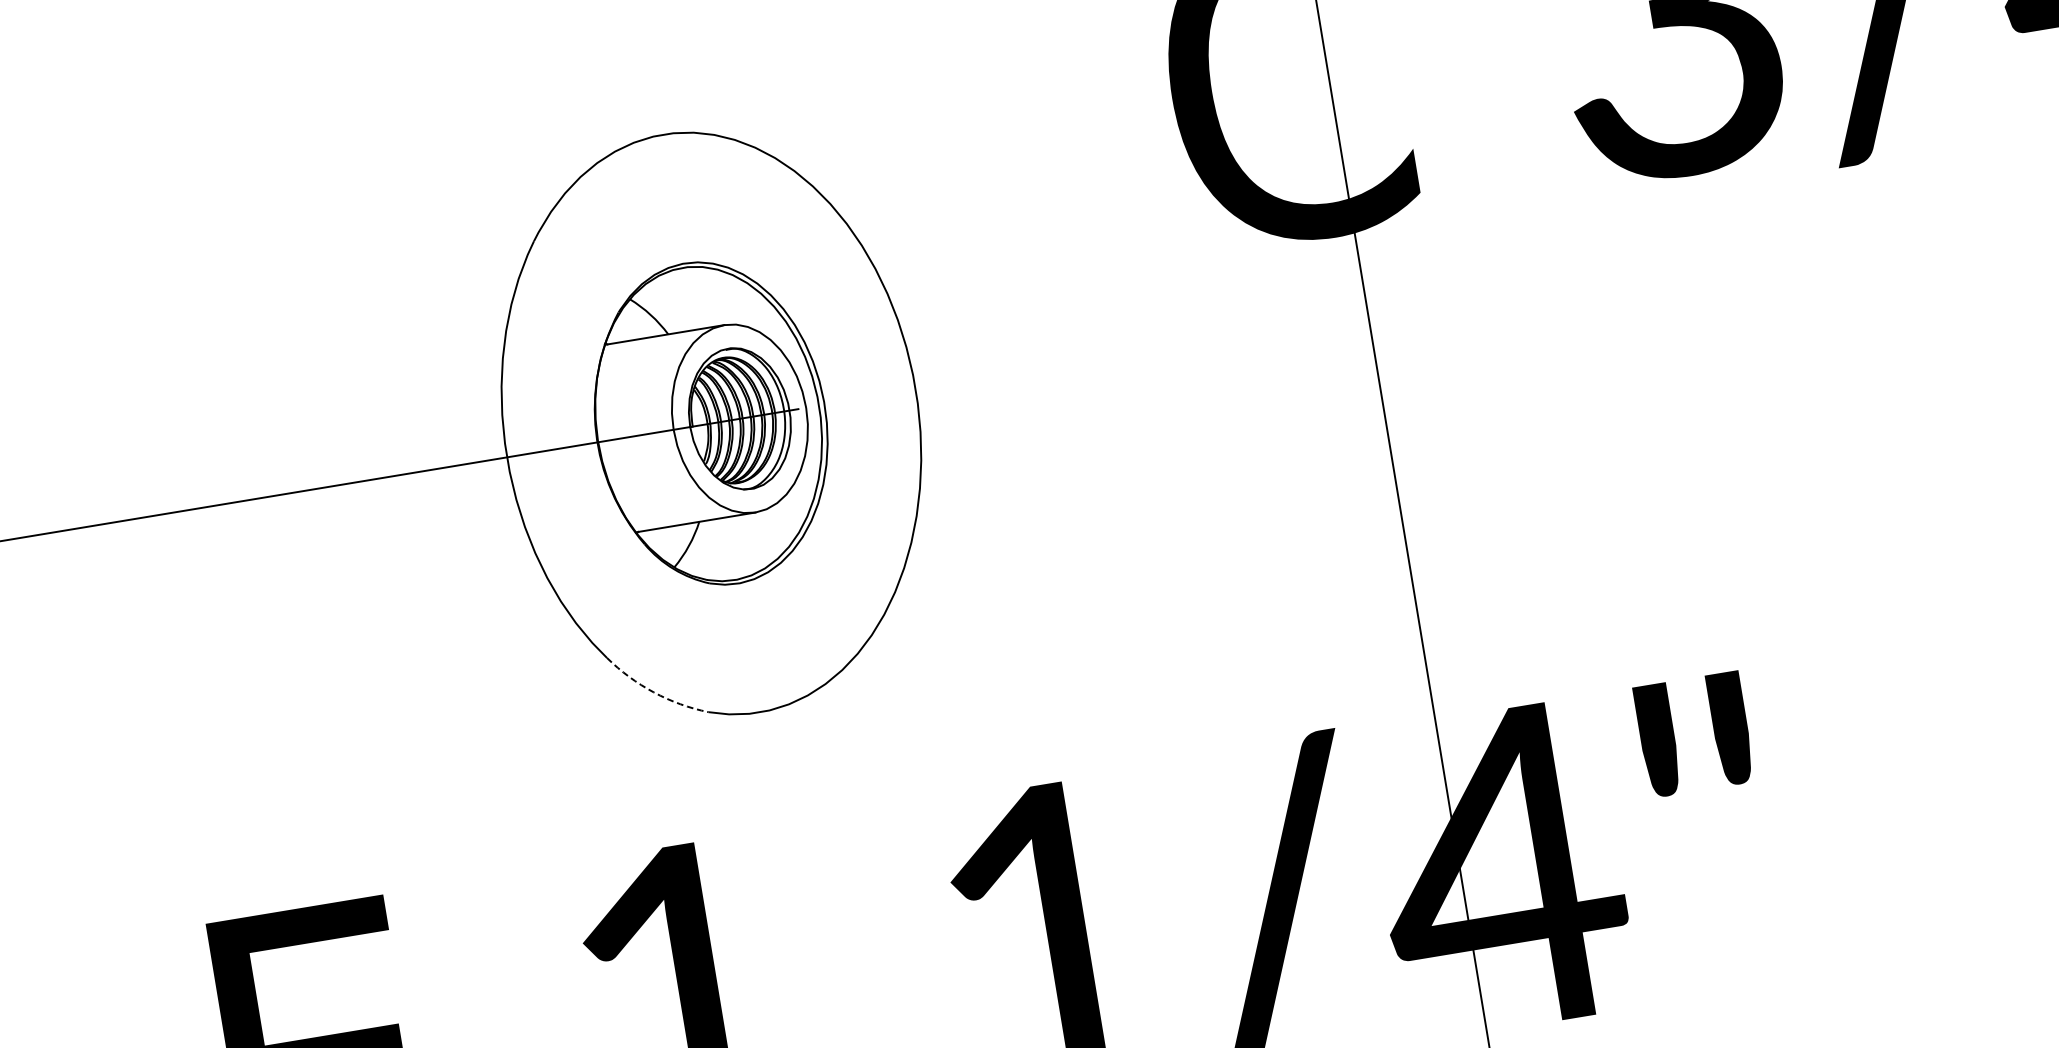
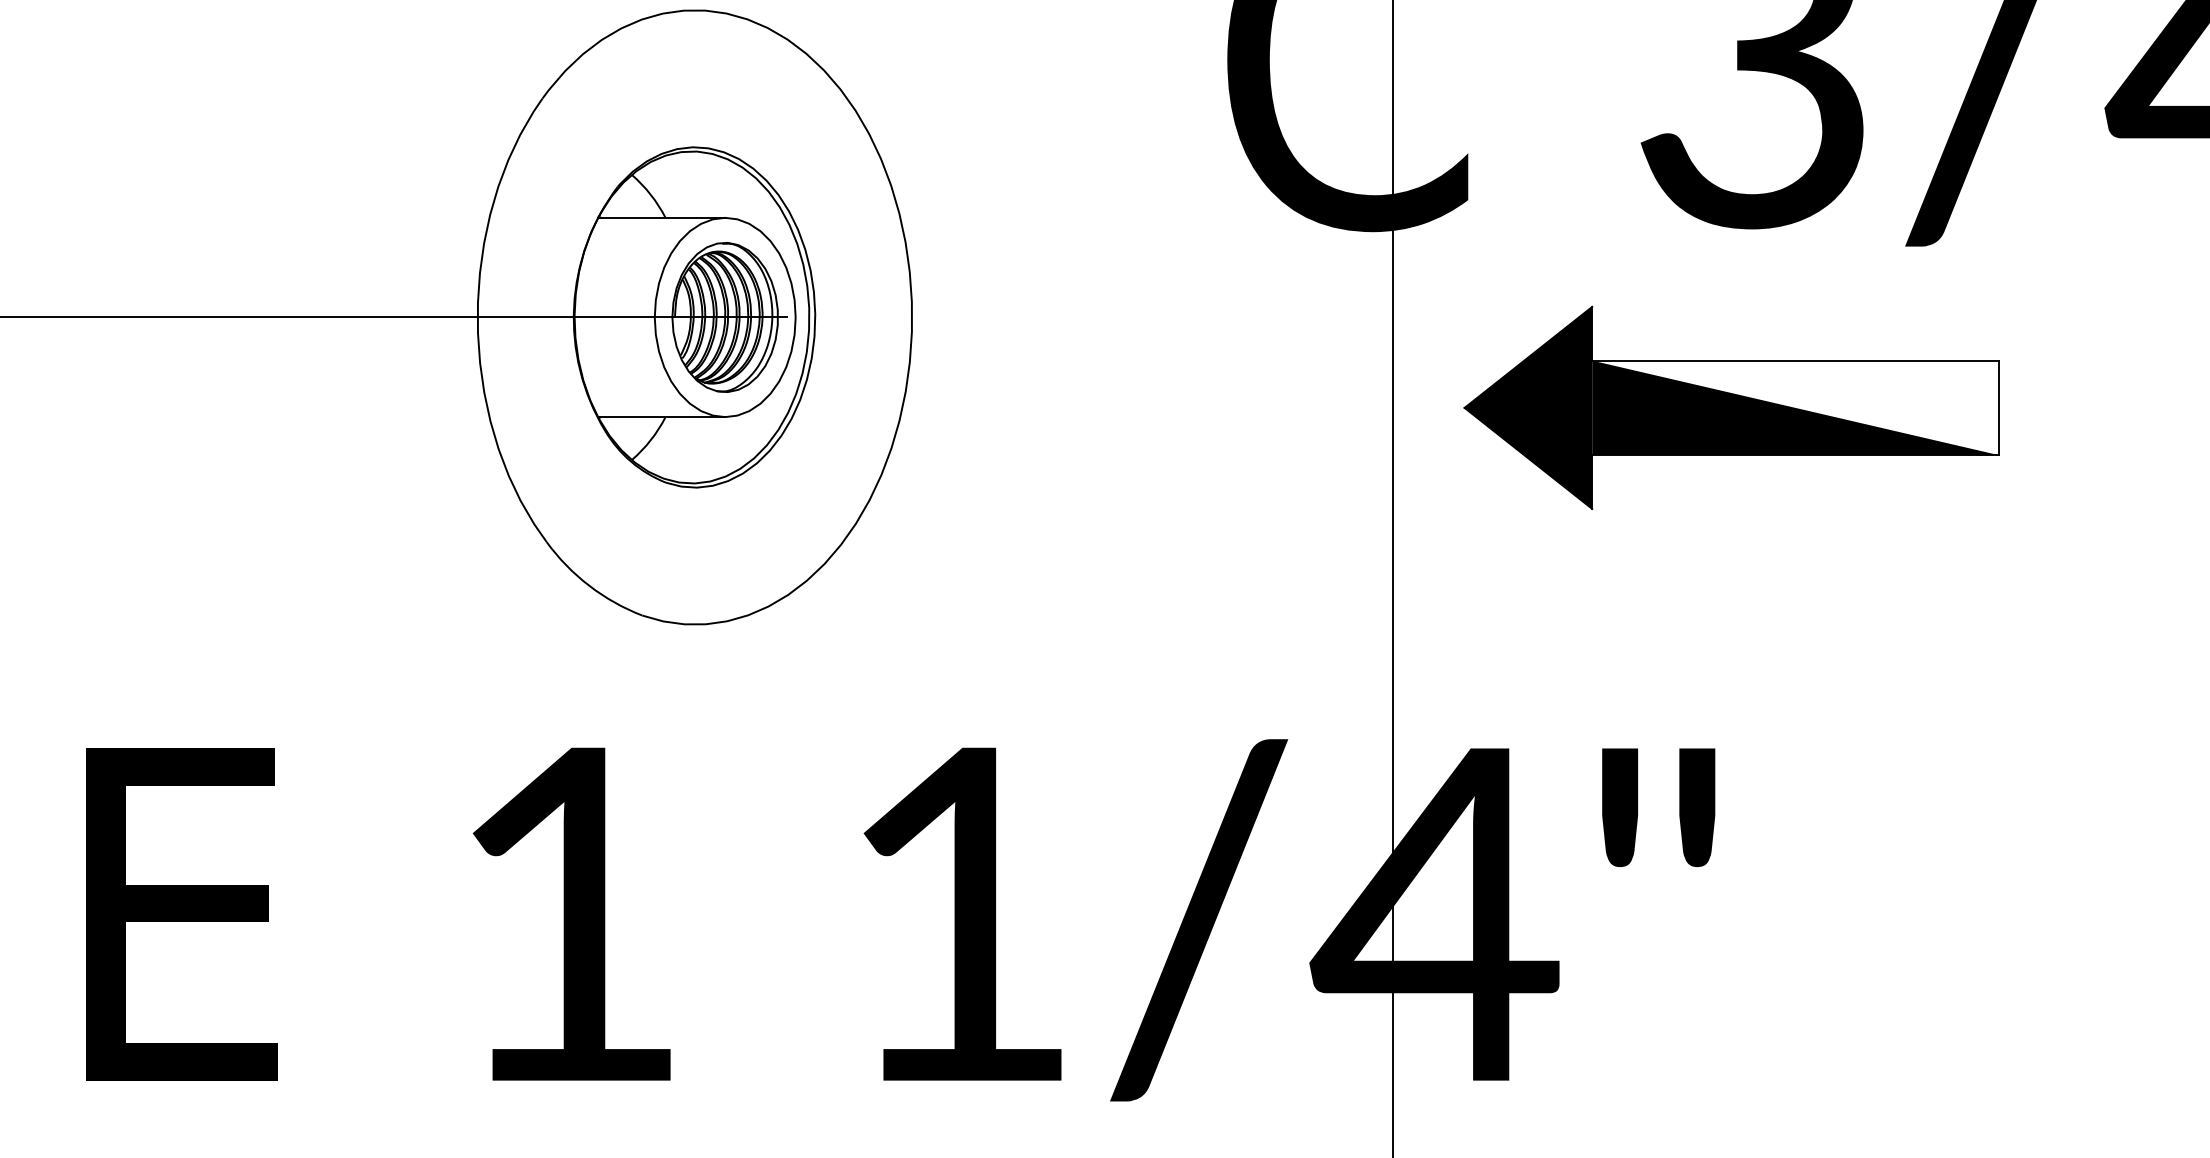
part: (1700, 346) -> (1731, 407), added
arc: (653, 692) -> (589, 585), dashed -> solid

